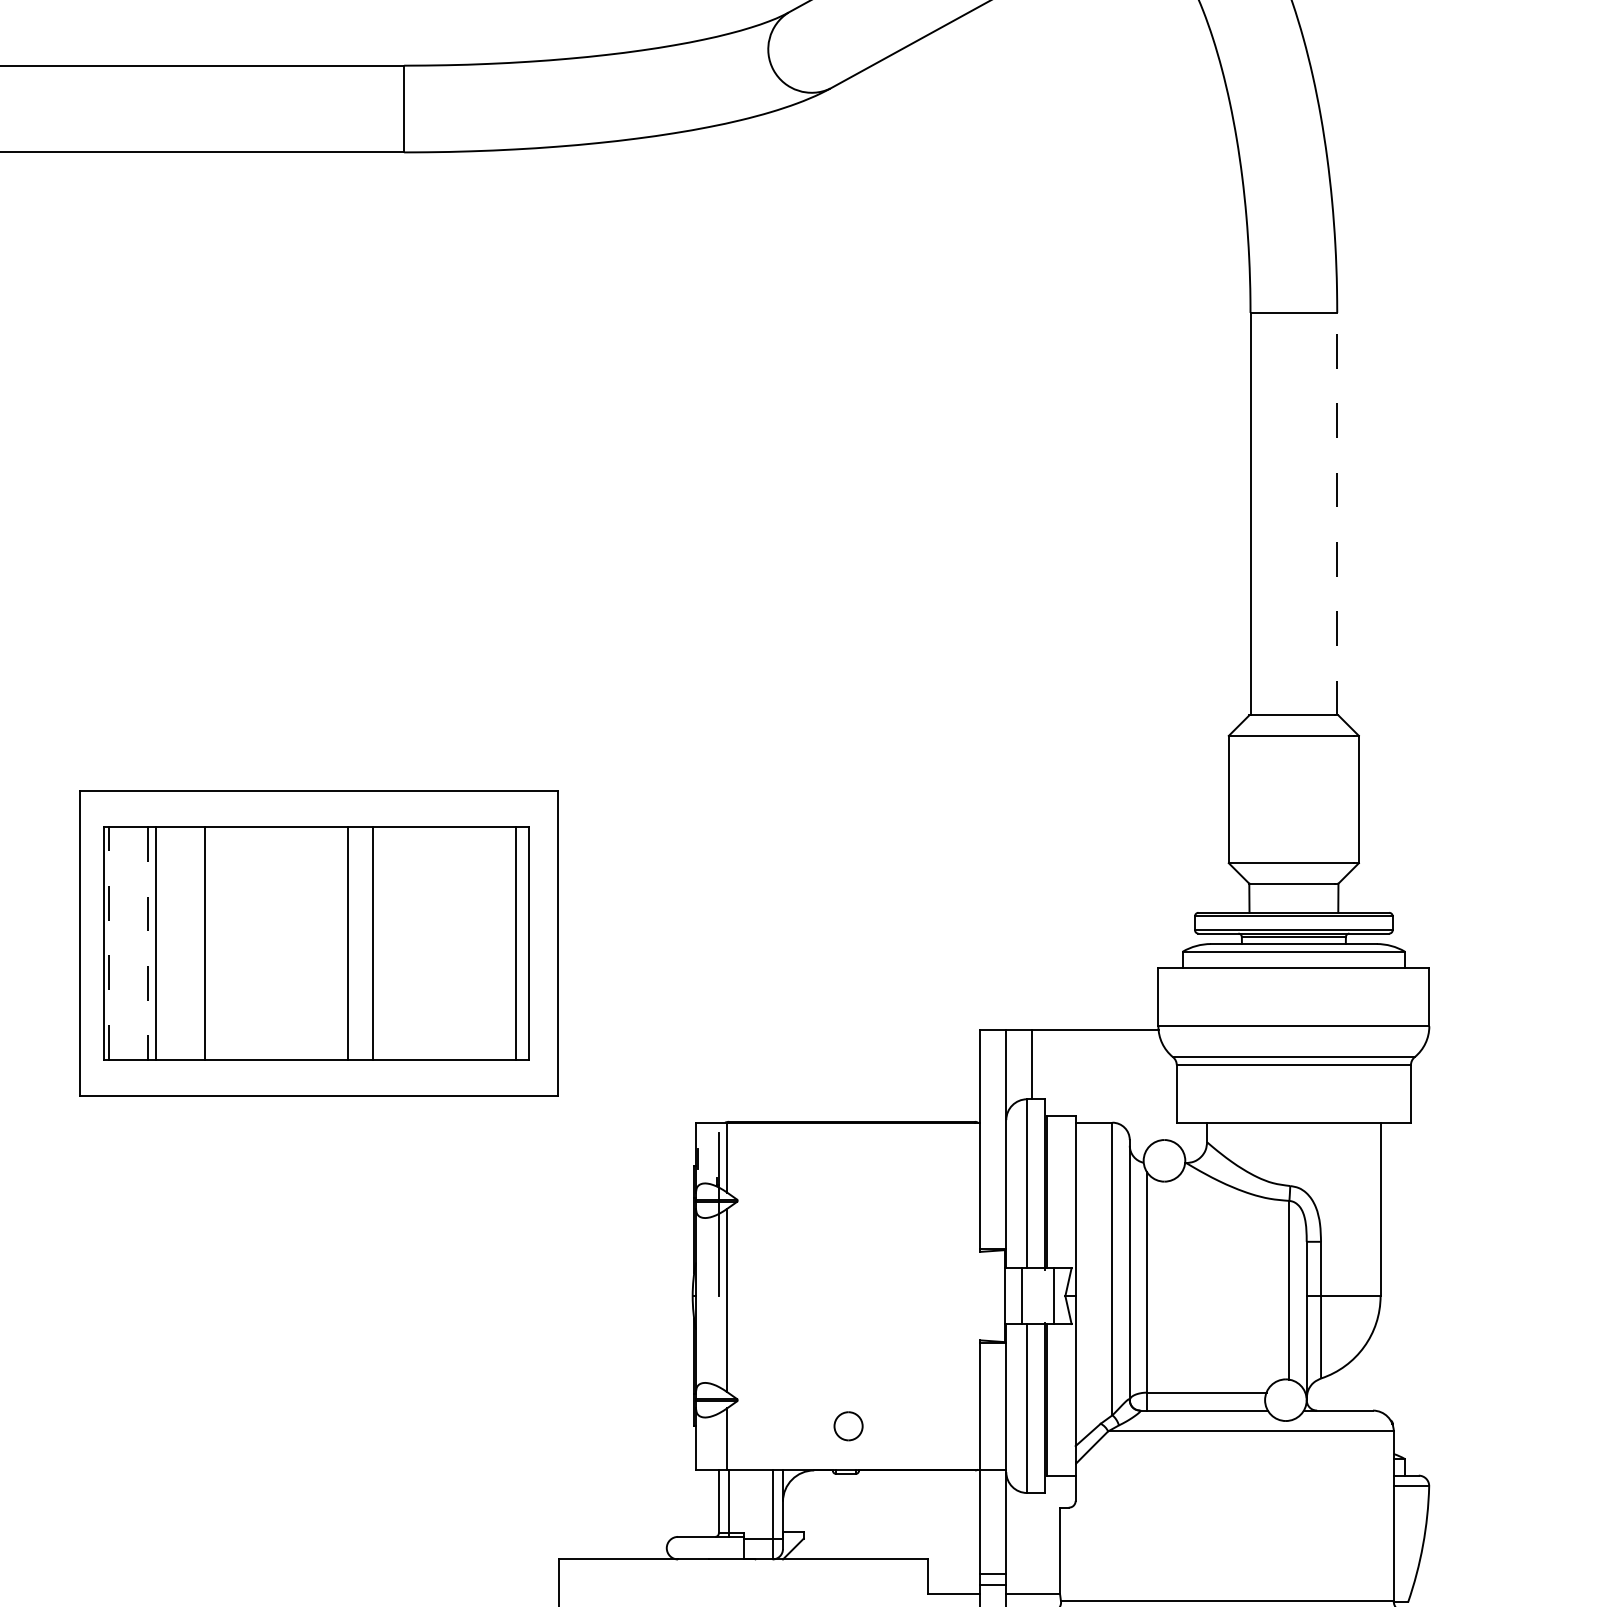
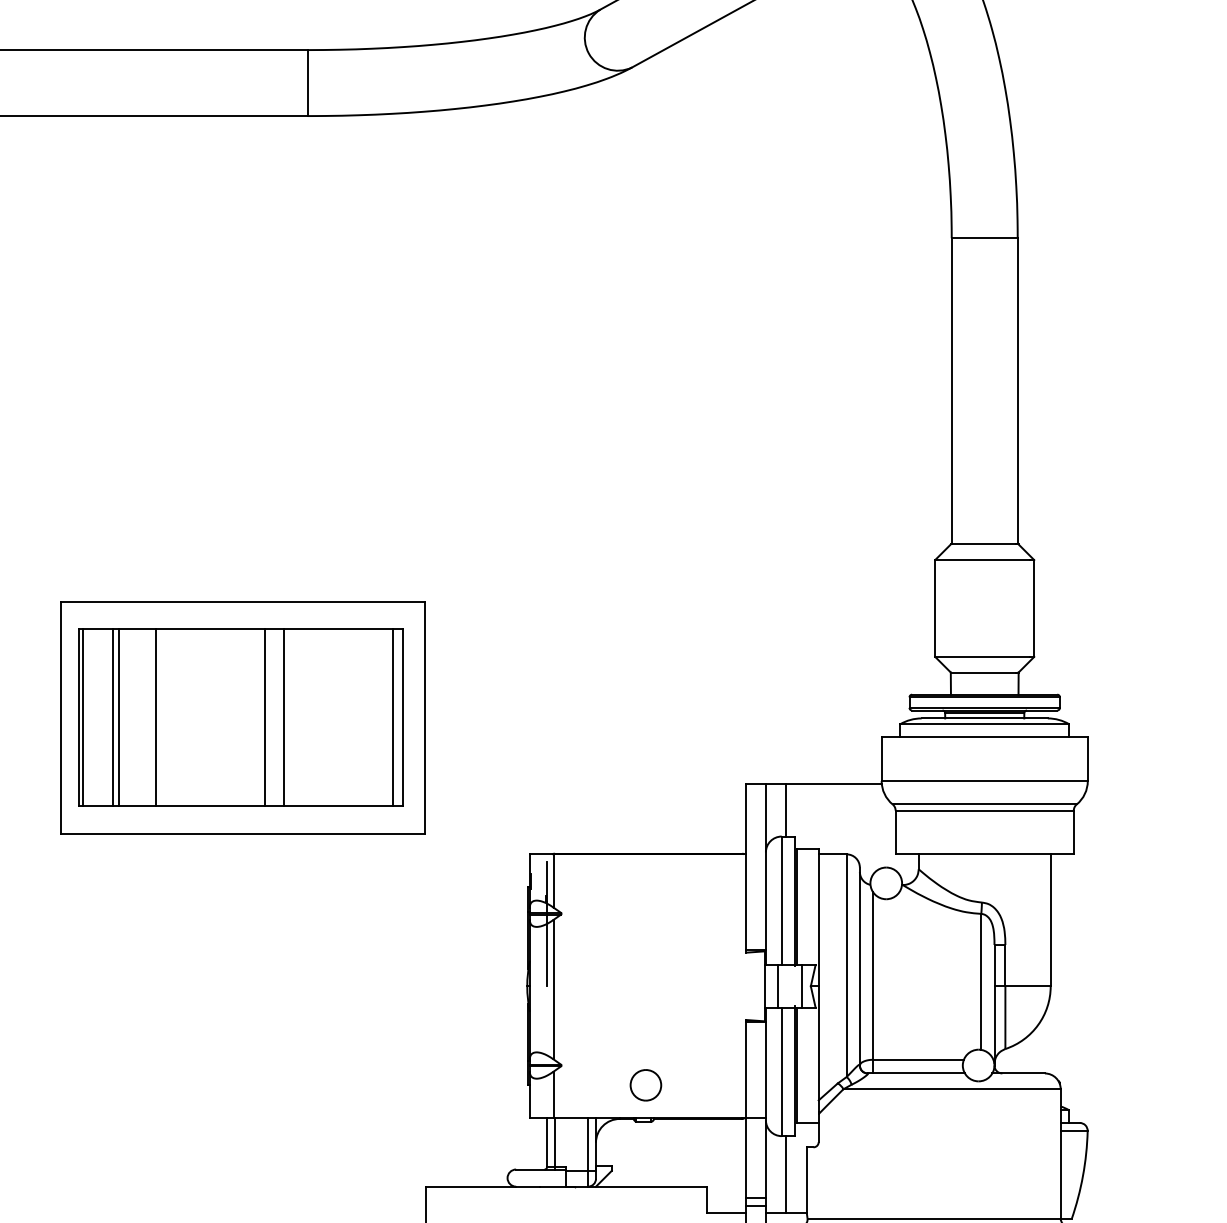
line: (1337, 513) -> (1017, 390), dashed -> solid
line: (108, 942) -> (82, 717), dashed -> solid
line: (147, 943) -> (112, 718), dashed -> solid
part: (848, 1426) -> (645, 1085), size x1.43
line: (1032, 1543) -> (785, 1174), added

